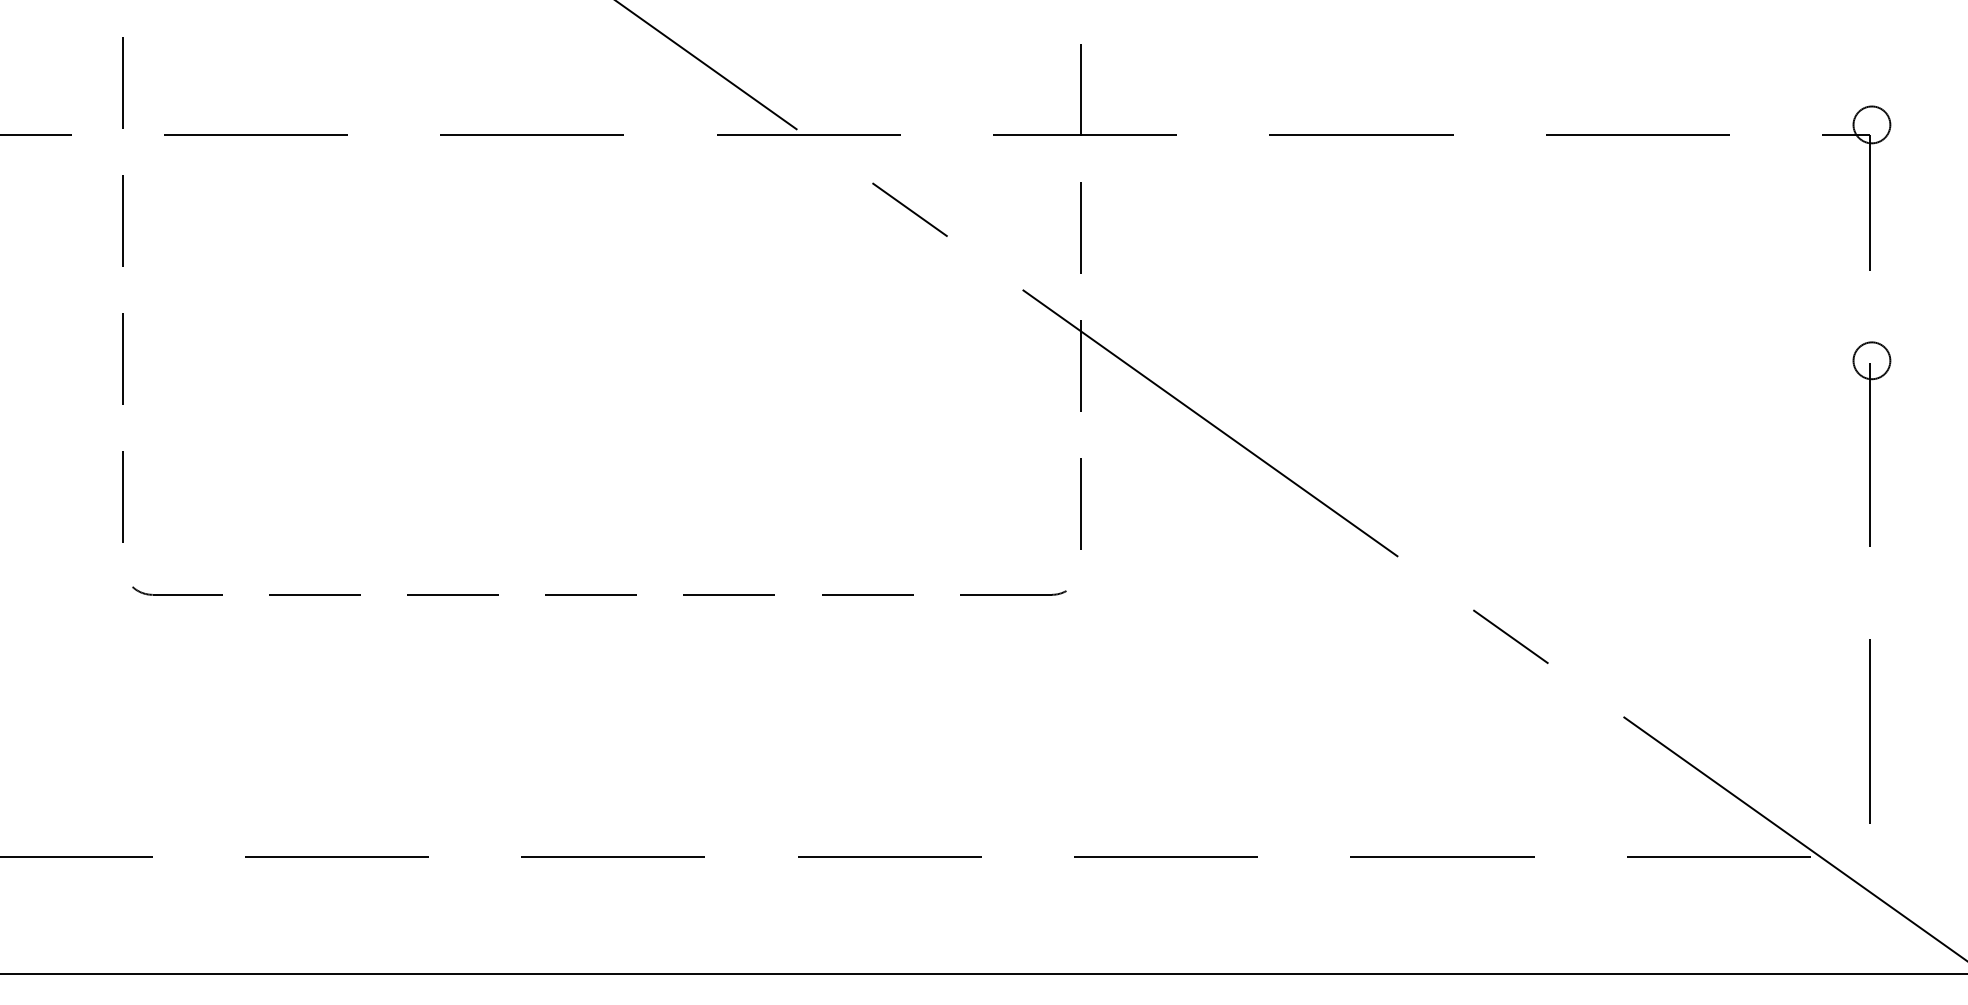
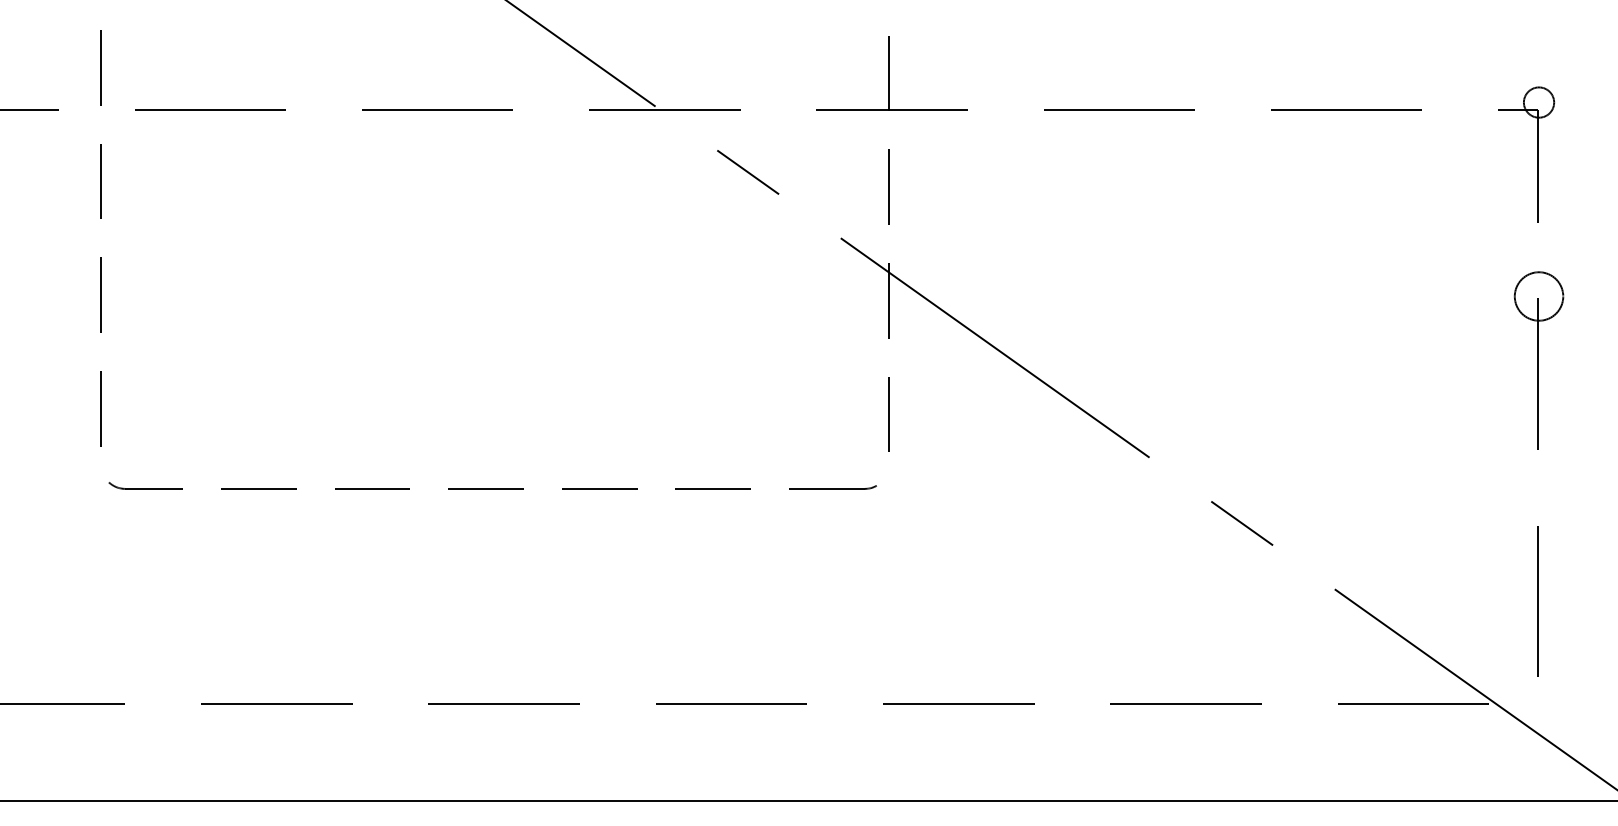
circle: (1871, 360) -> (1538, 296), size x1.6

